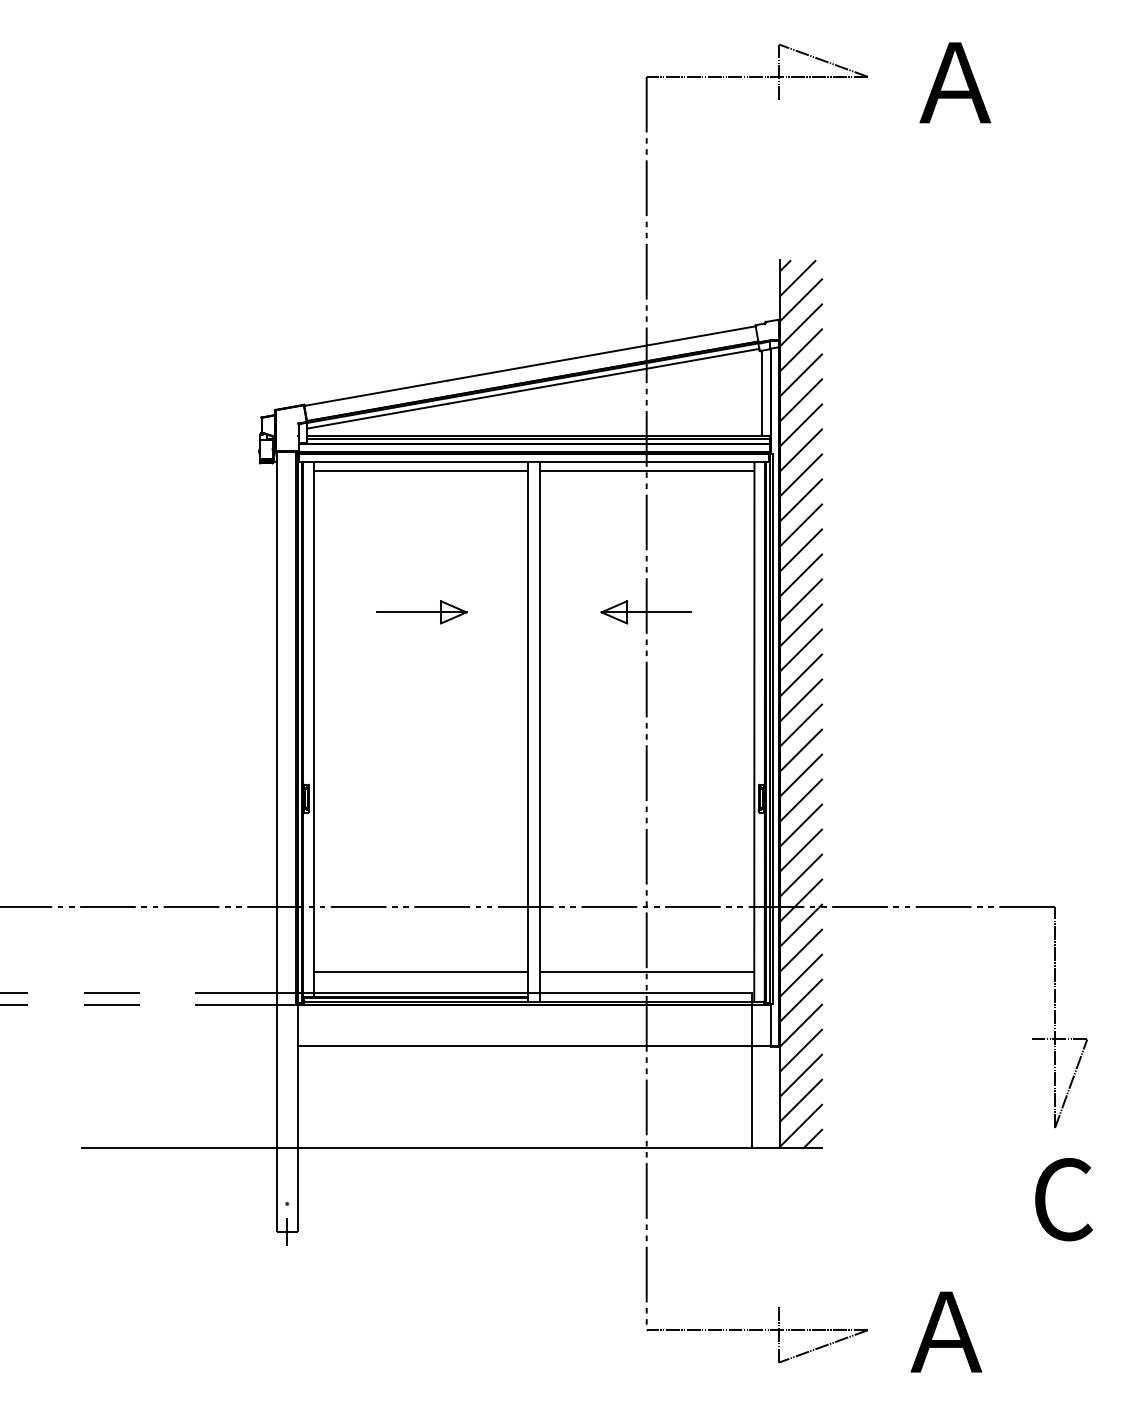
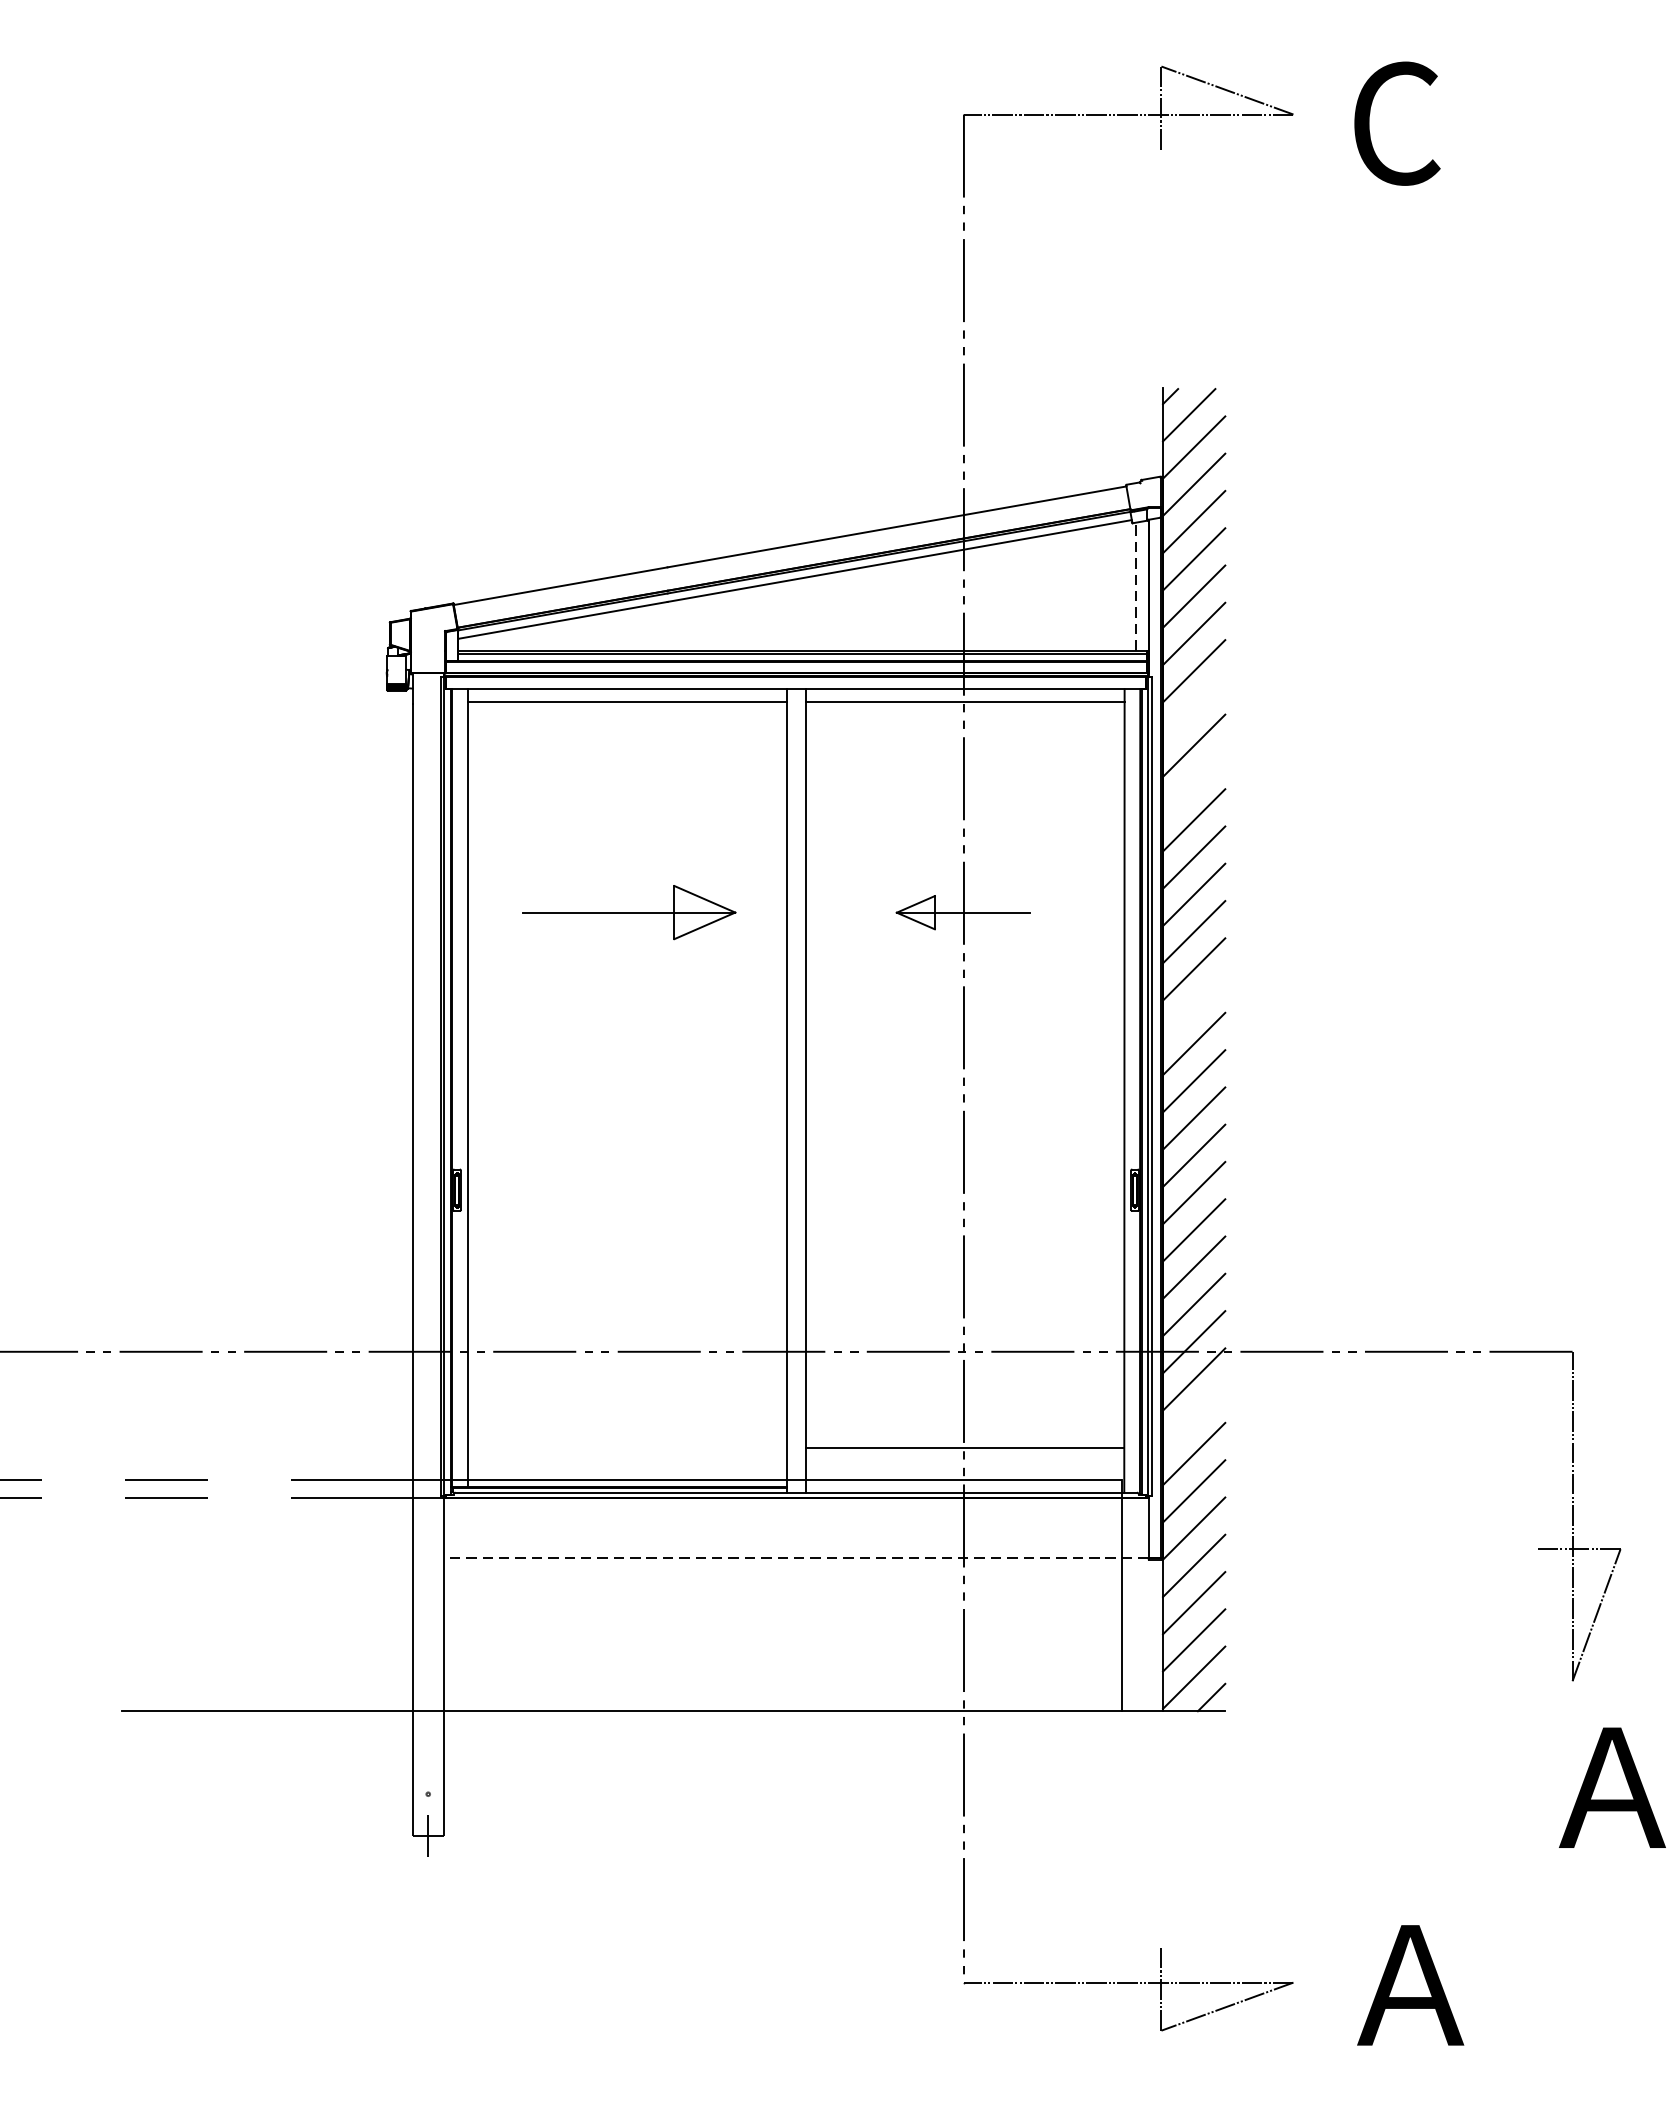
text: (949, 82) -> (1415, 123), Ａ -> C
line: (762, 393) -> (1136, 586), solid -> dashed
line: (801, 475) -> (1194, 708), removed
line: (801, 525) -> (1194, 783), removed
part: (421, 612) -> (628, 912), size x1.6
line: (801, 675) -> (1194, 1006), removed
line: (801, 950) -> (1194, 1416), removed
line: (420, 971) -> (626, 1447), removed
line: (533, 1045) -> (795, 1558), solid -> dashed
text: (1076, 1199) -> (1604, 1787), C -> Ａ

